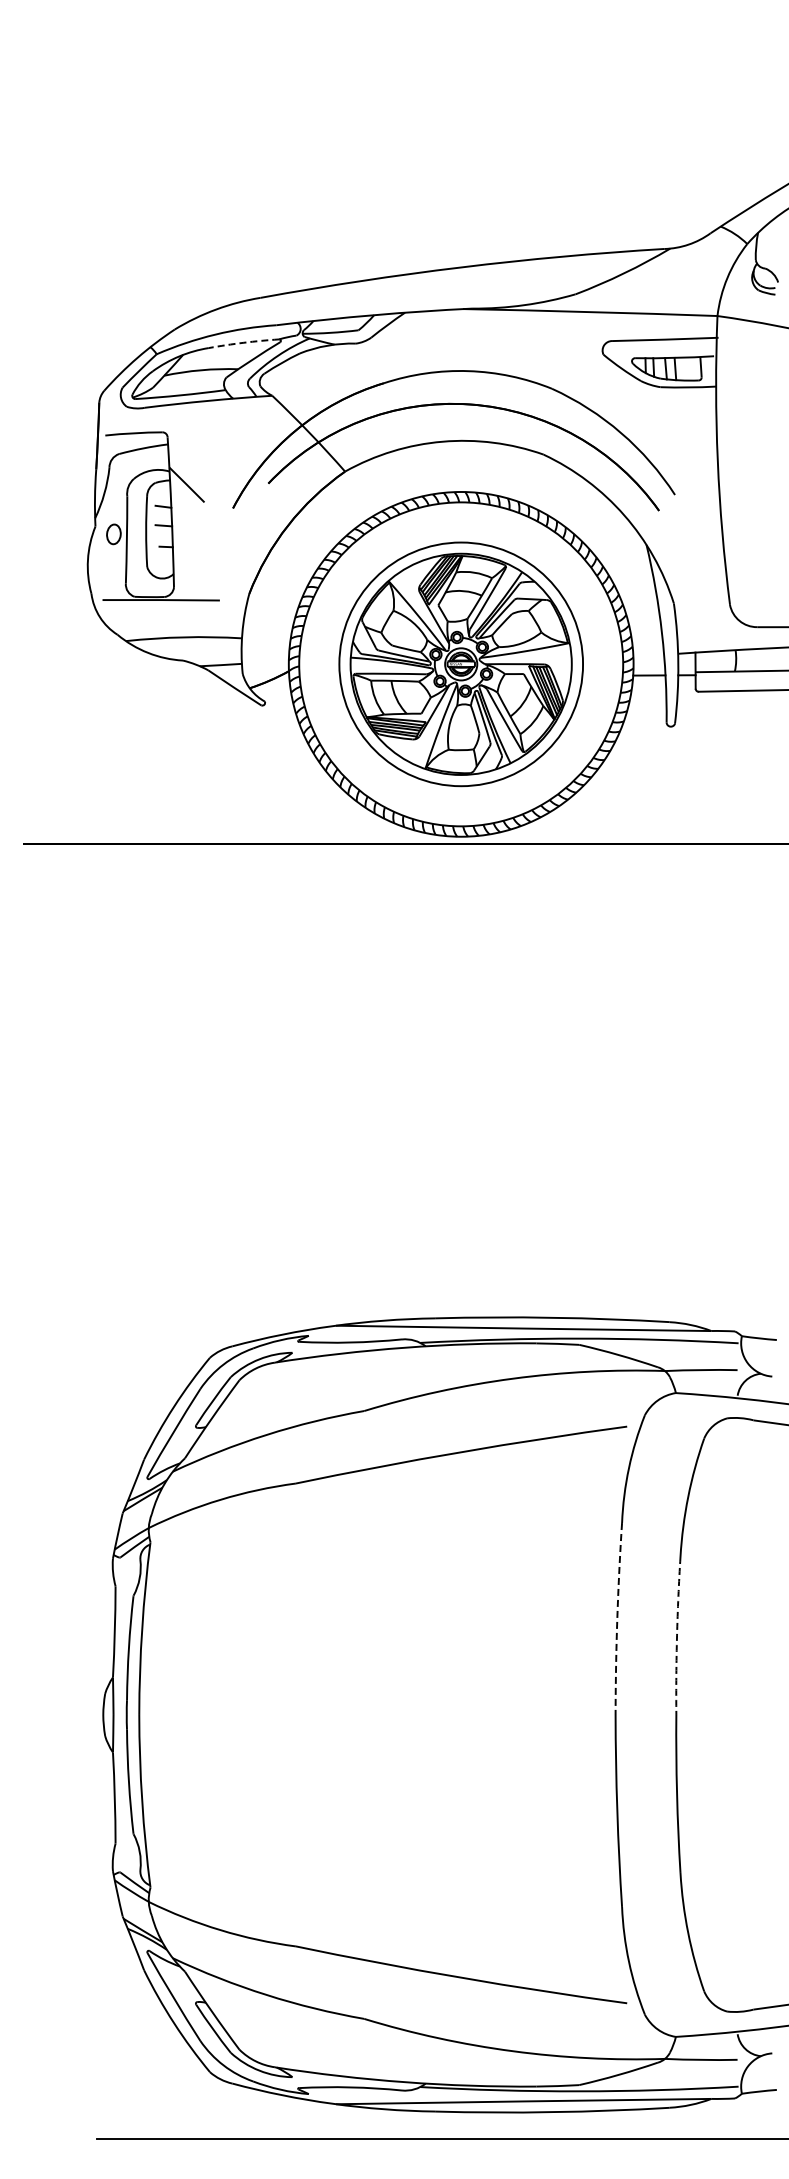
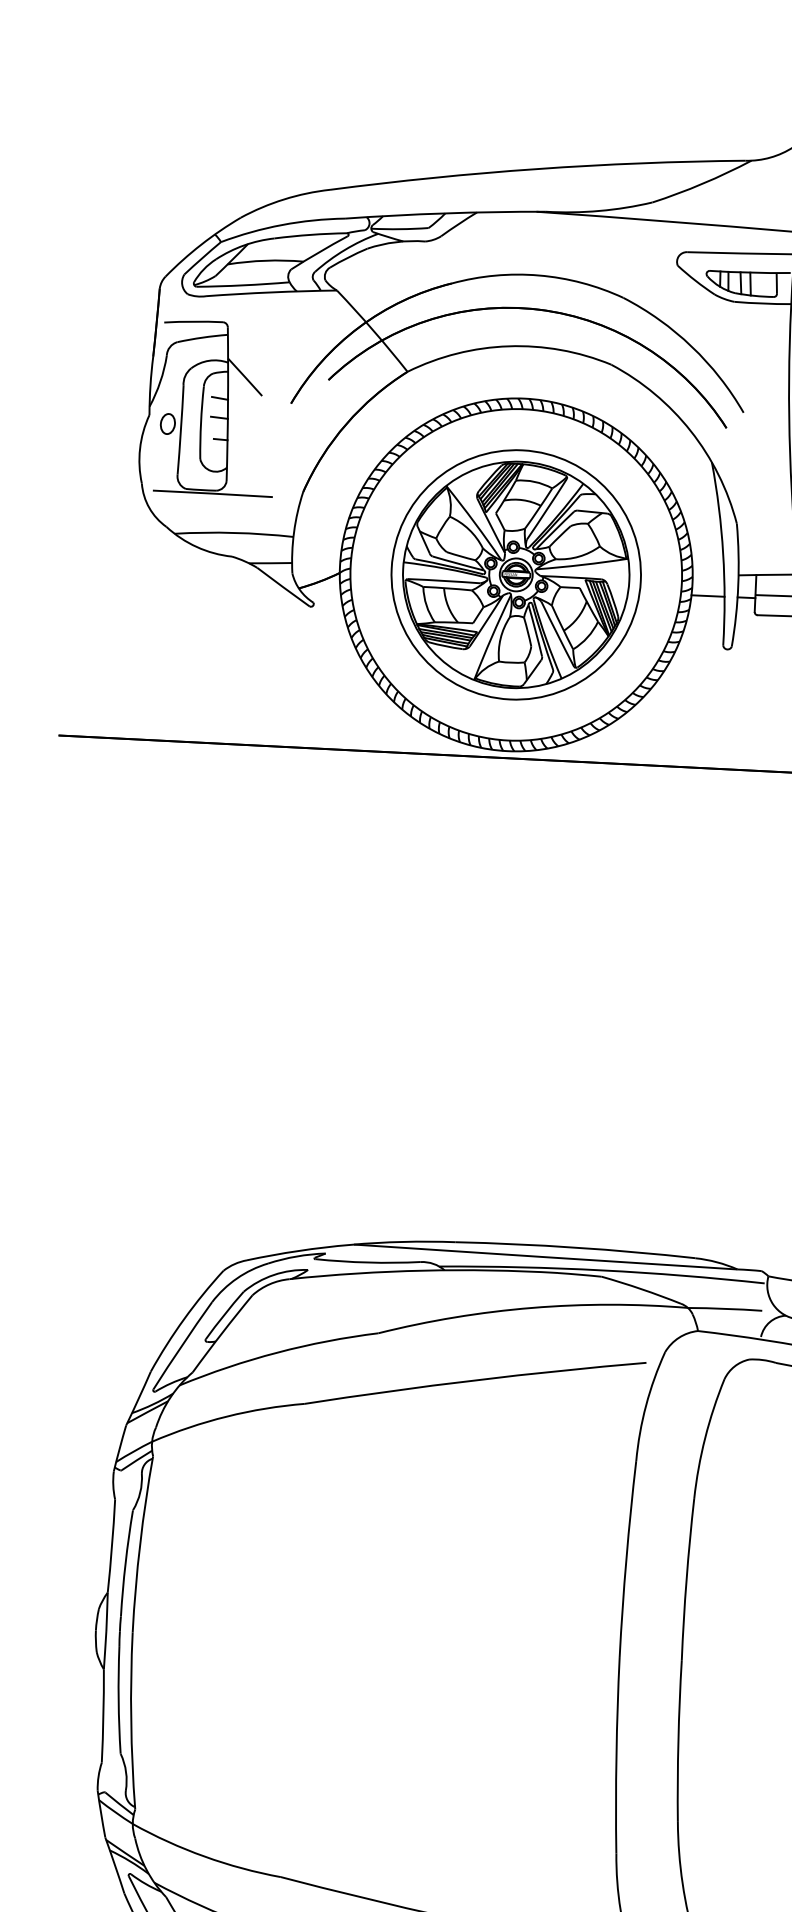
arc: (243, 342) -> (310, 234), dashed -> solid
arc: (617, 1618) -> (626, 1558), dashed -> solid
arc: (677, 1635) -> (687, 1578), dashed -> solid

